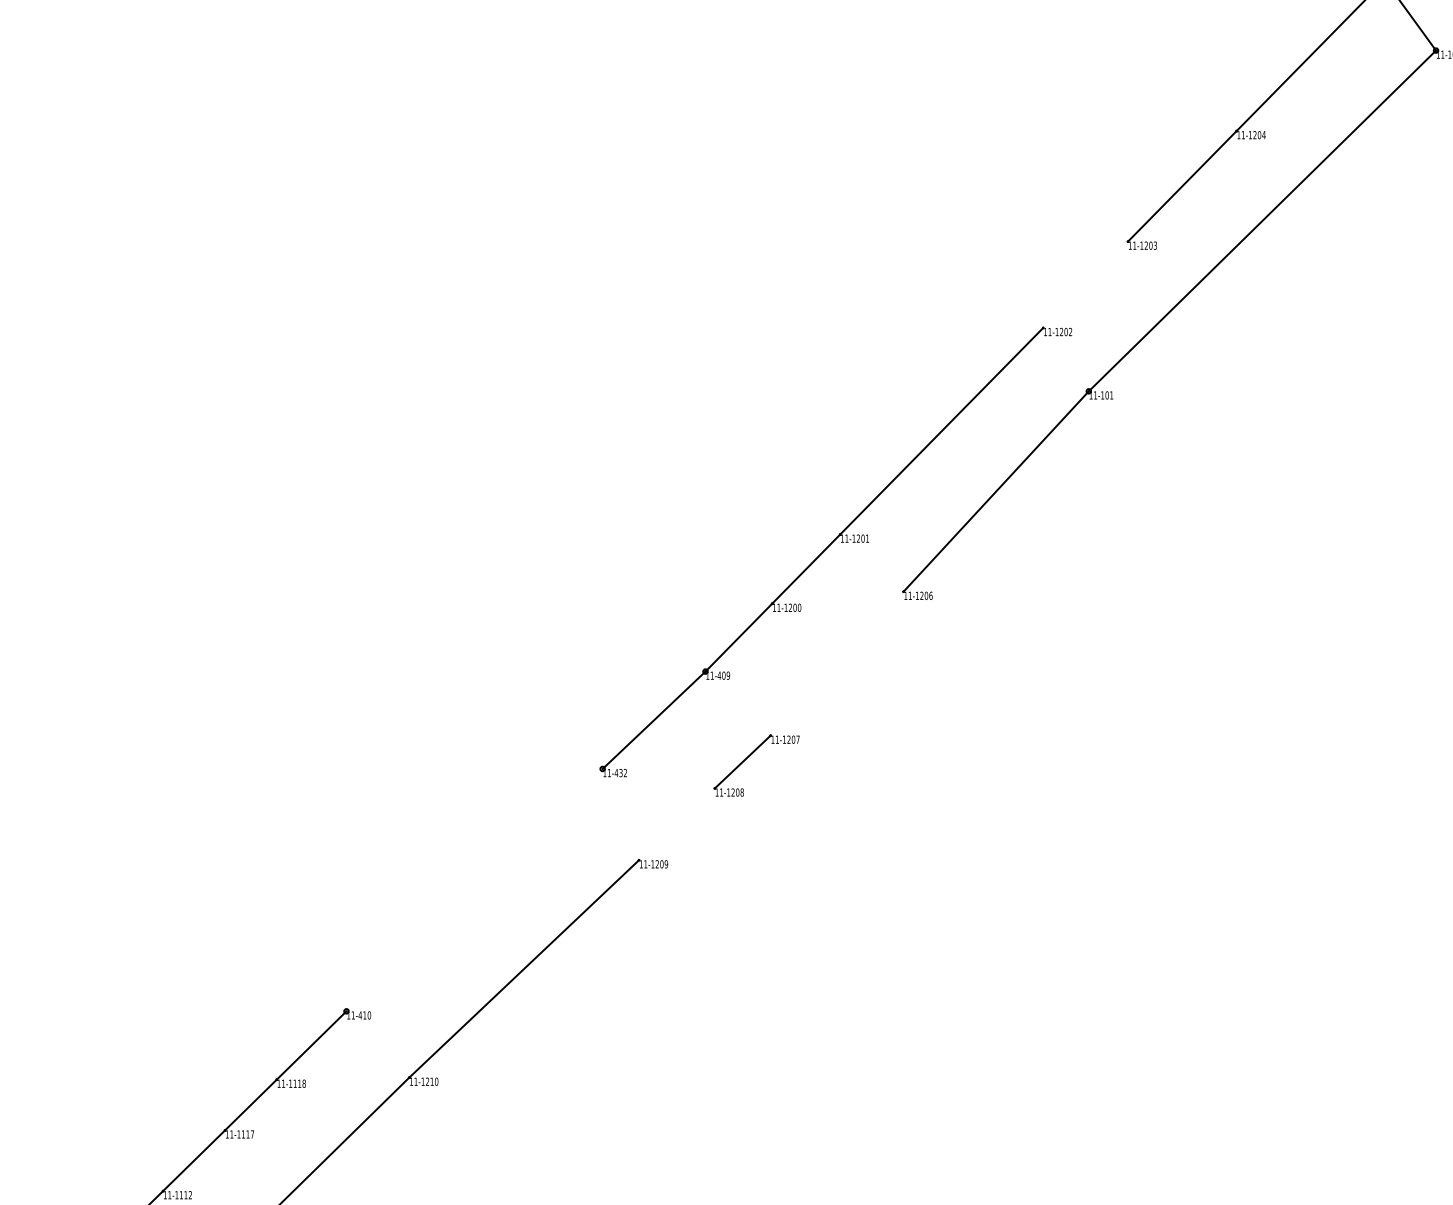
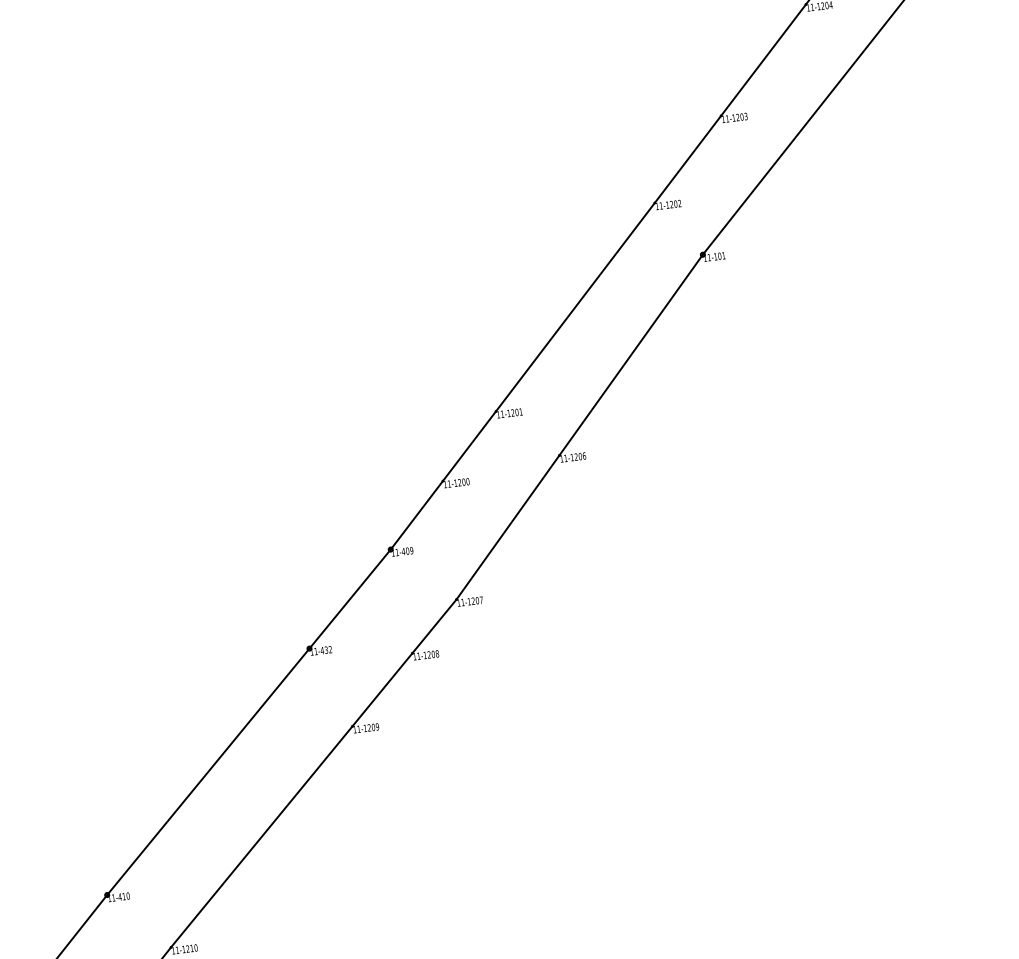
line: (1085, 284) -> (687, 159), added
line: (836, 663) -> (507, 527), added
line: (676, 824) -> (382, 690), added
line: (474, 889) -> (208, 771), added

